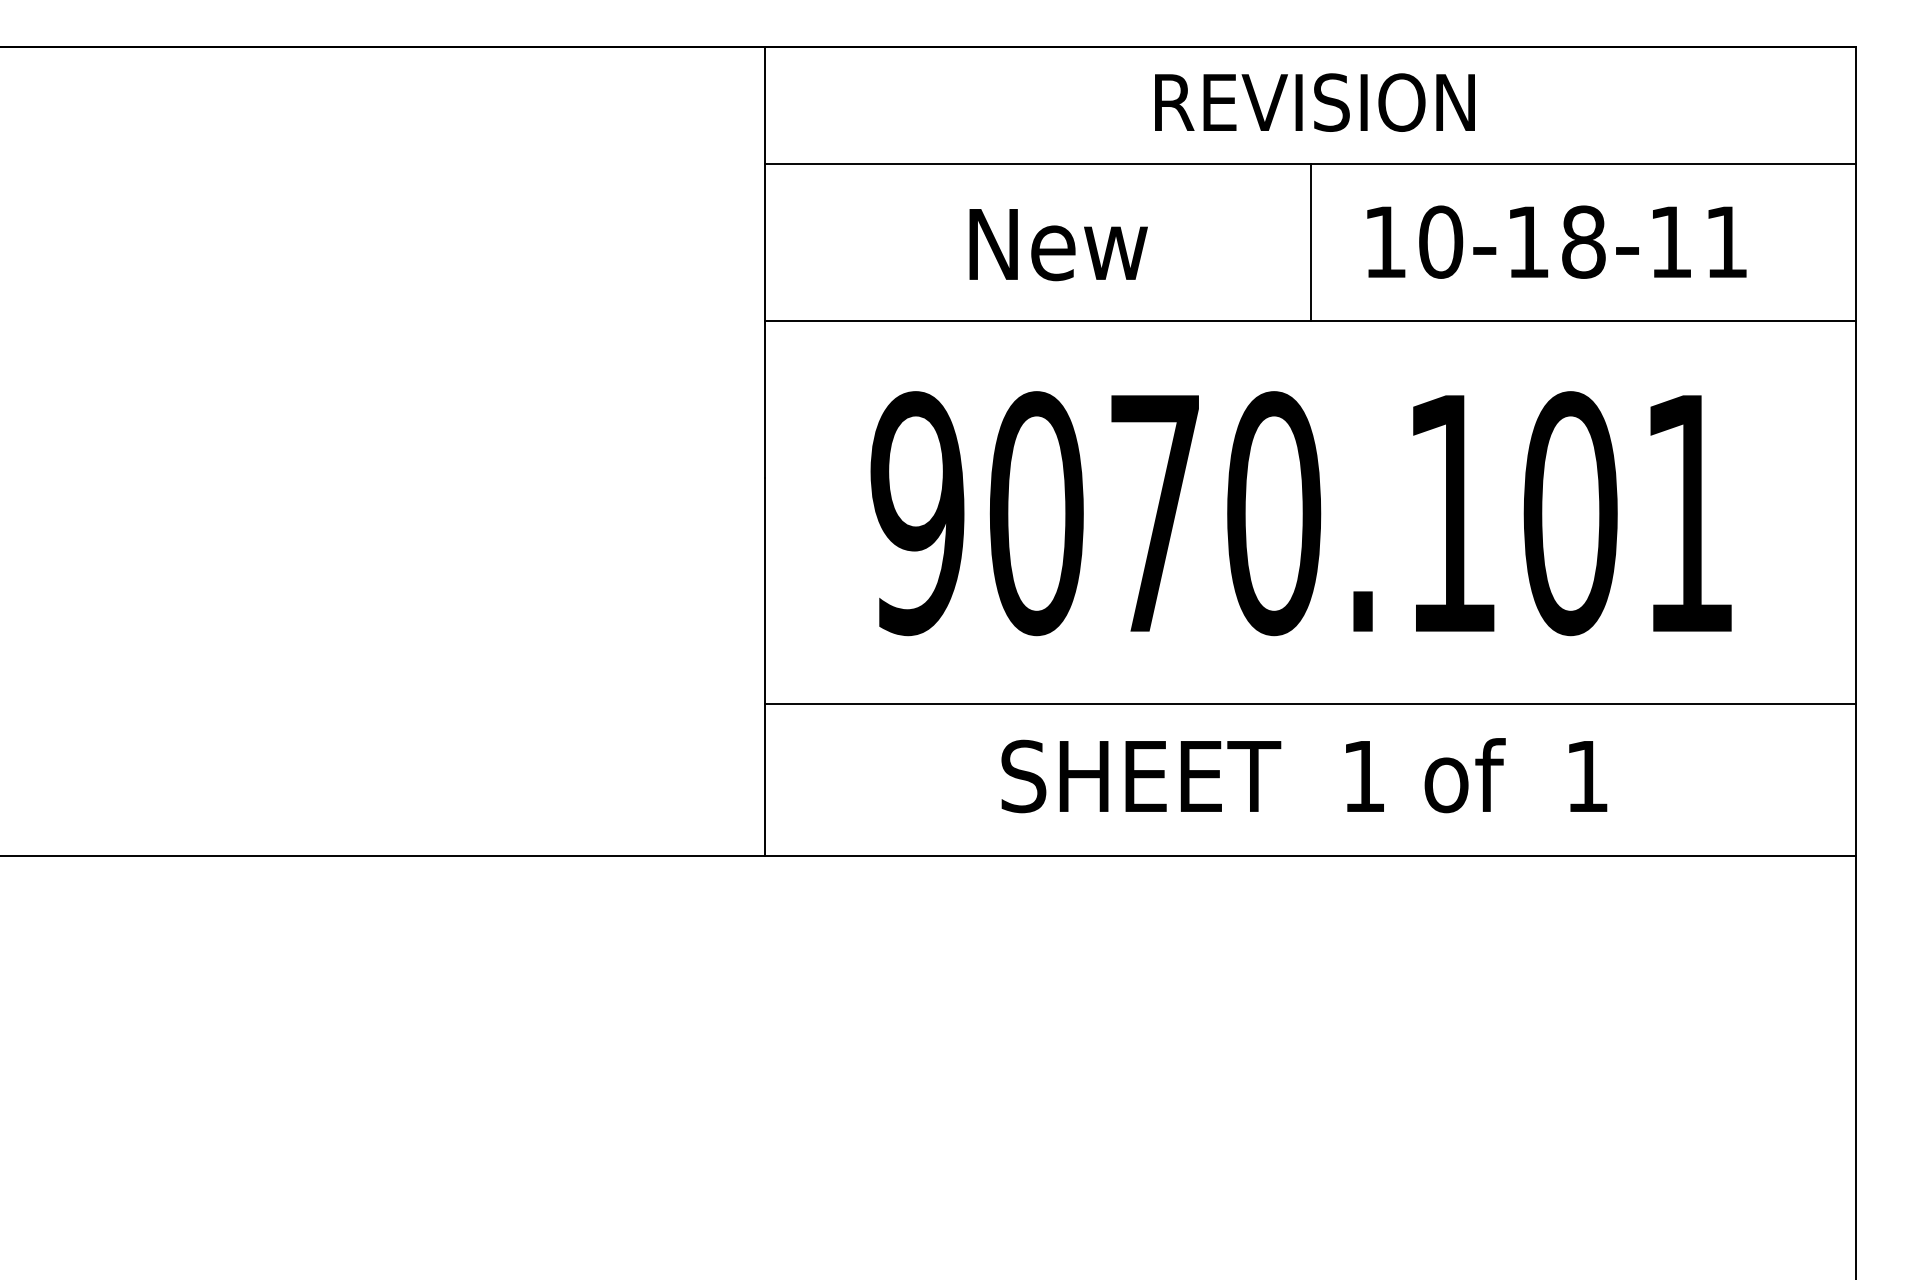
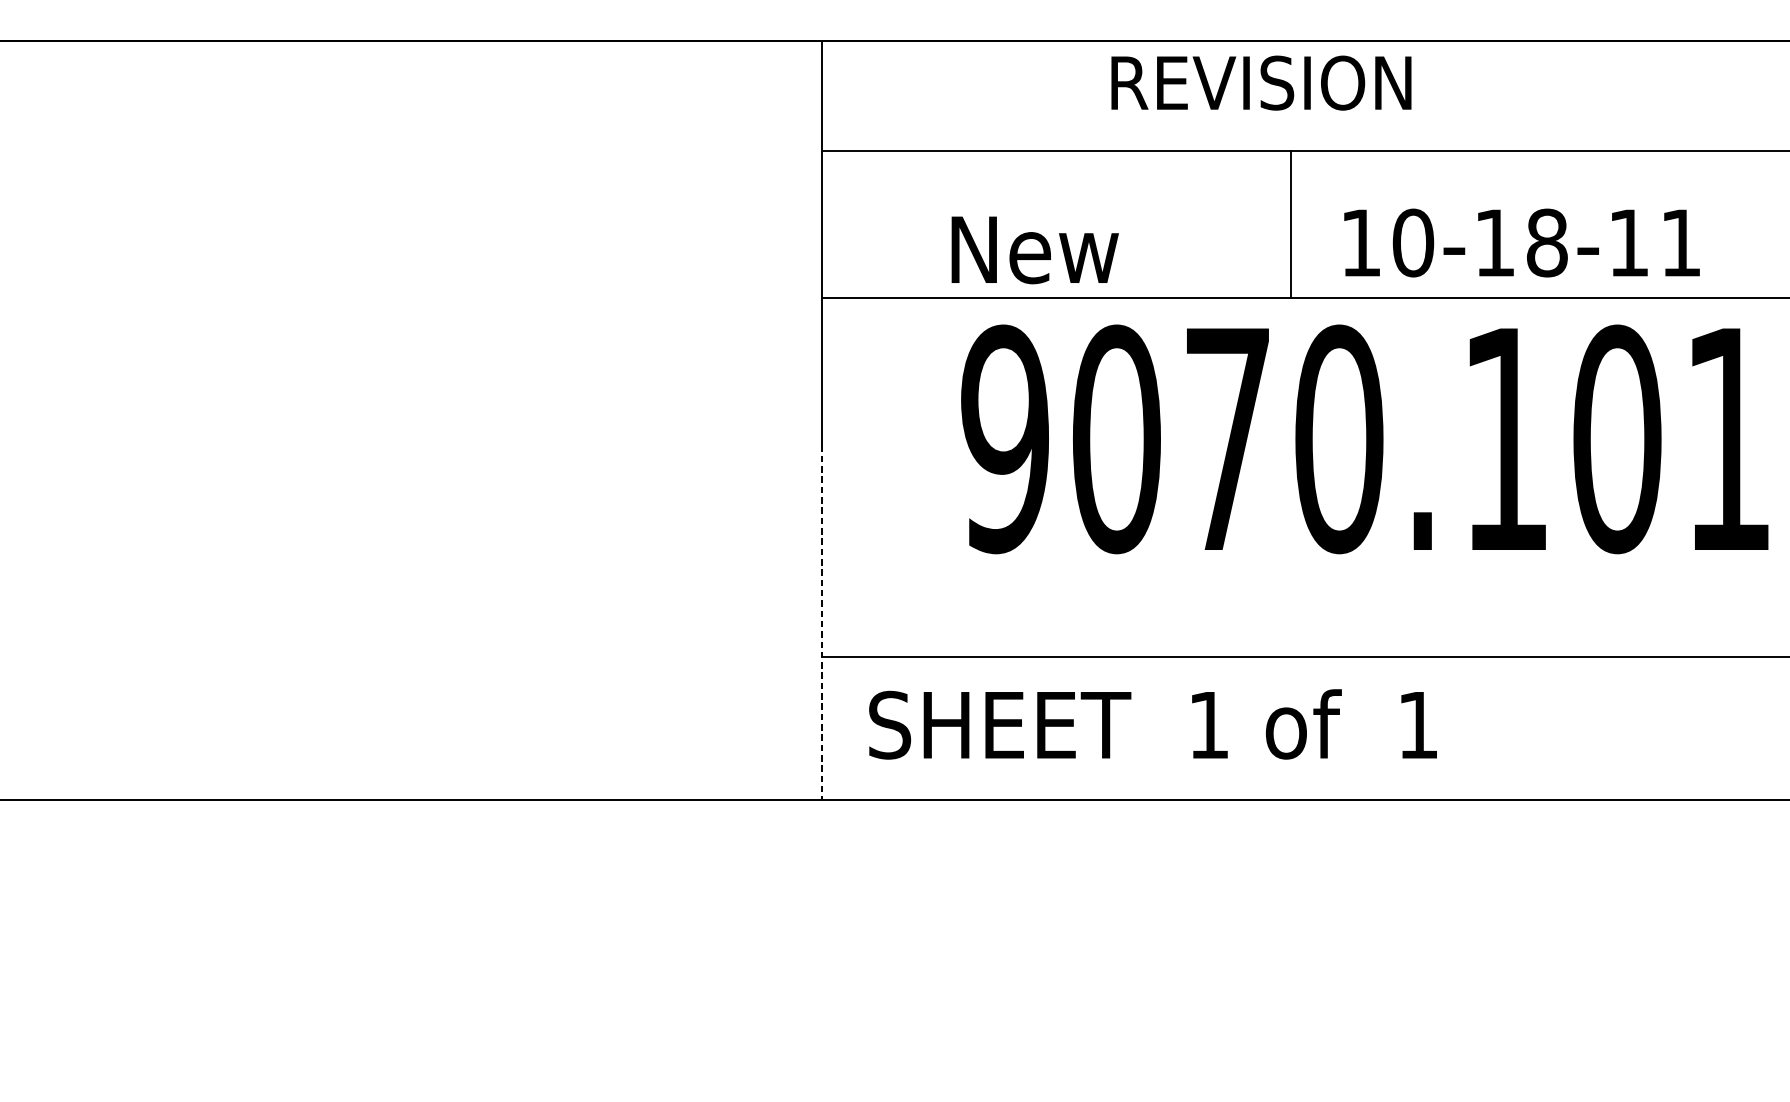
text: (1314, 102) -> (1261, 82), moved
text: (1556, 241) -> (1521, 242), moved
line: (1310, 242) -> (1291, 224), moved
text: (1058, 245) -> (1035, 250), moved
text: (1300, 513) -> (1364, 439), moved
line: (765, 667) -> (822, 623), solid -> dashed
text: (1304, 775) -> (1153, 724), moved

